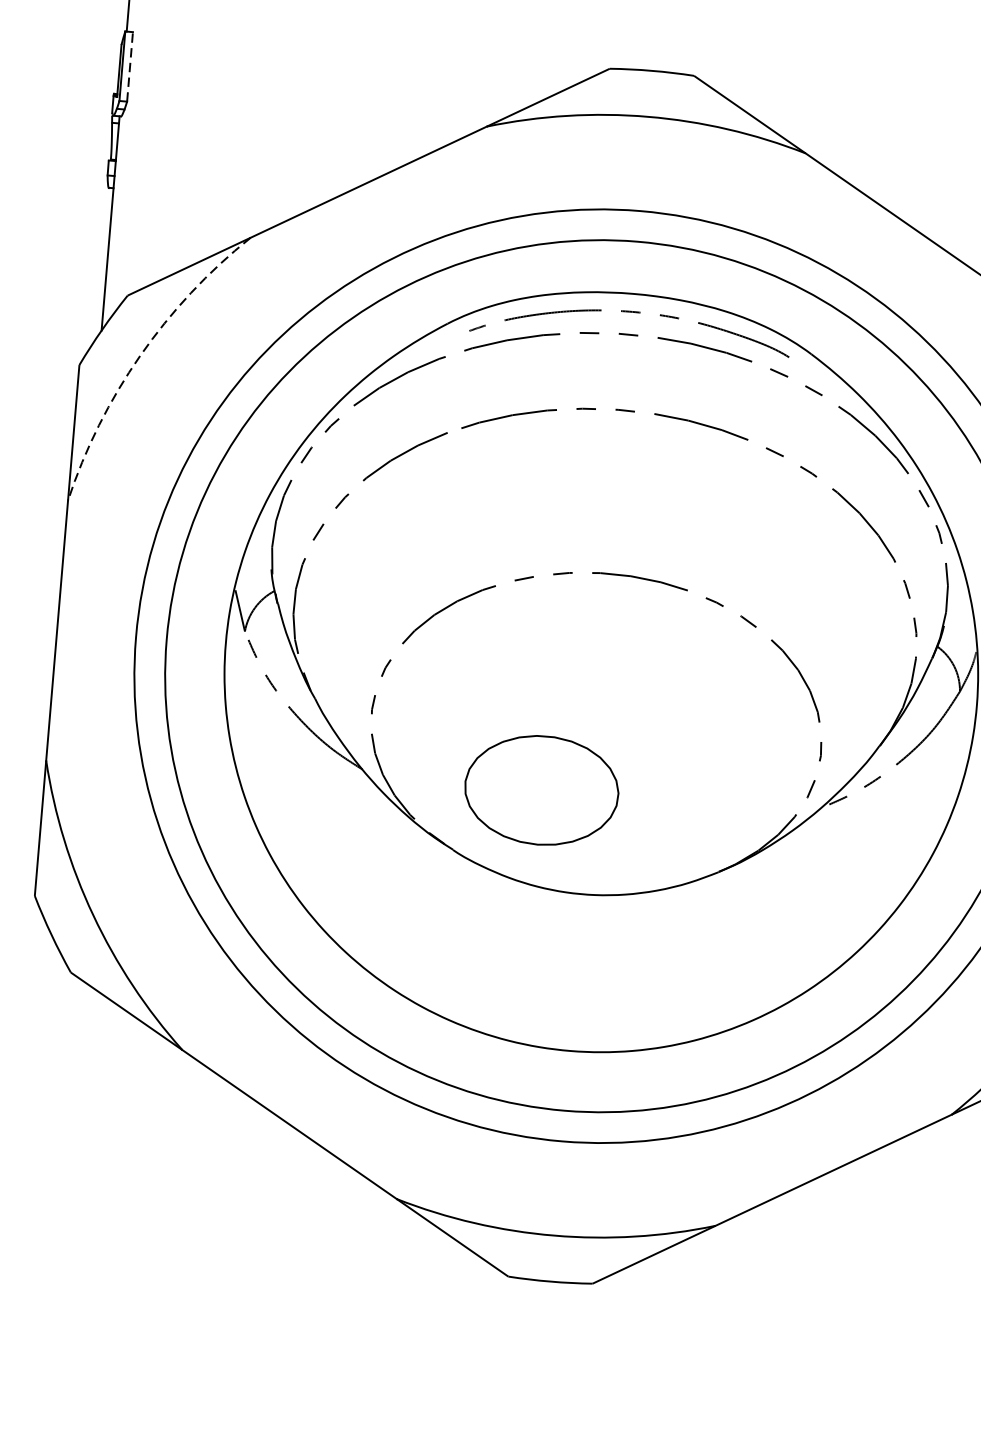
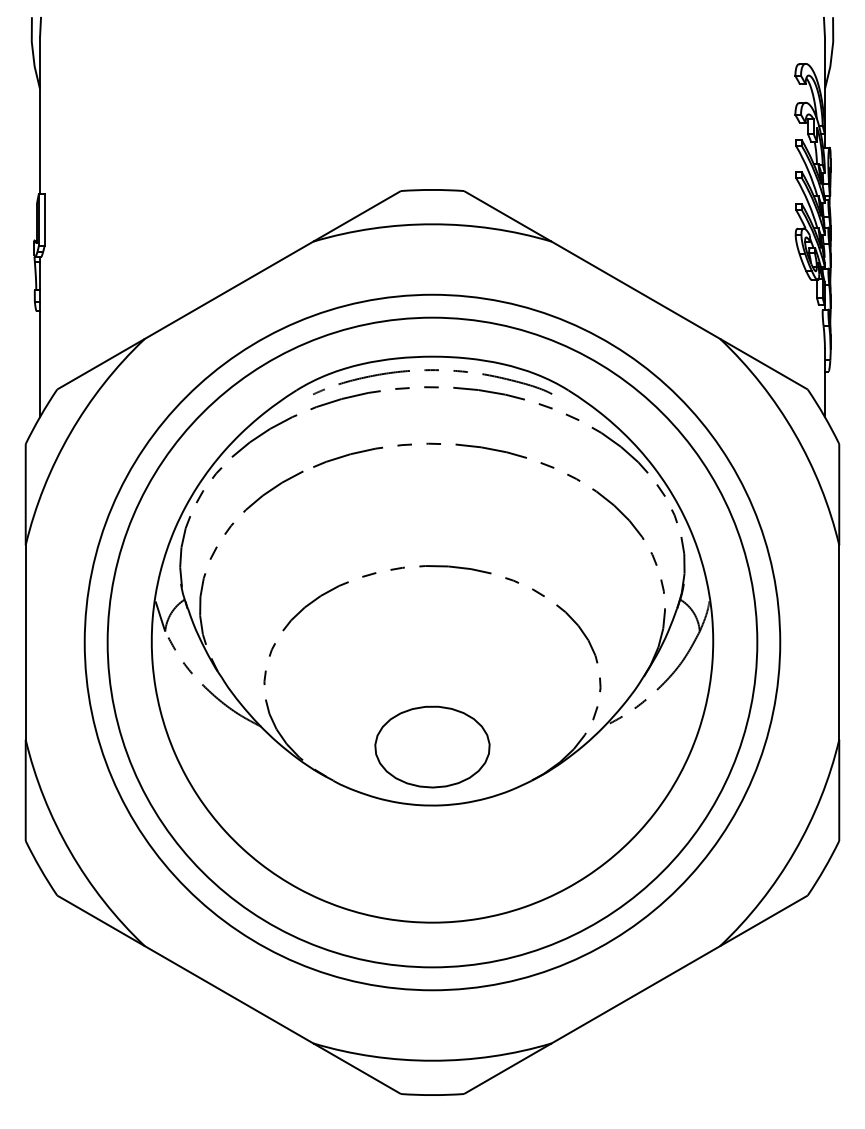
line: (129, 66) -> (44, 219), dashed -> solid
arc: (140, 355) -> (70, 433), dashed -> solid
part: (541, 789) -> (432, 746), moved

